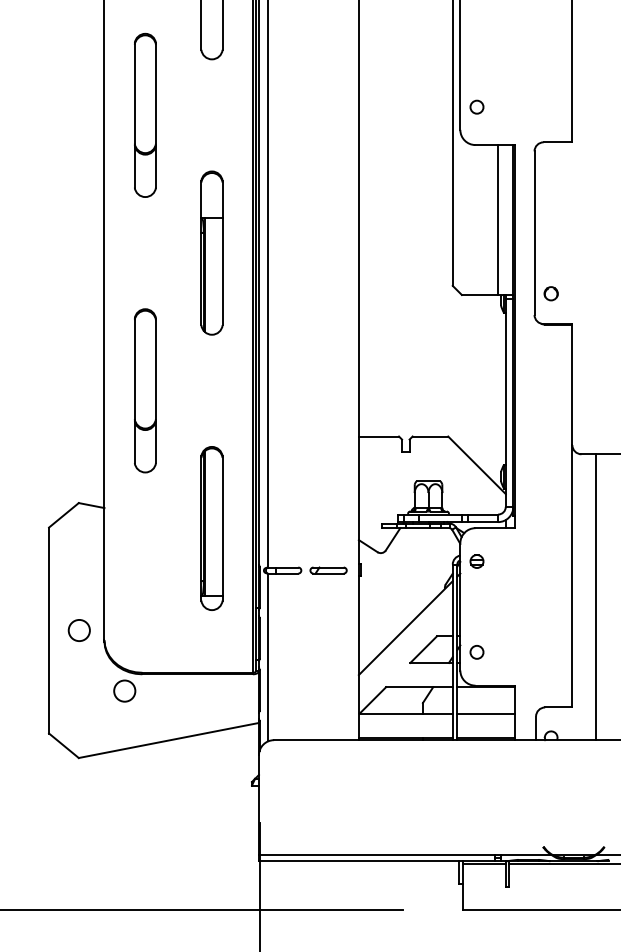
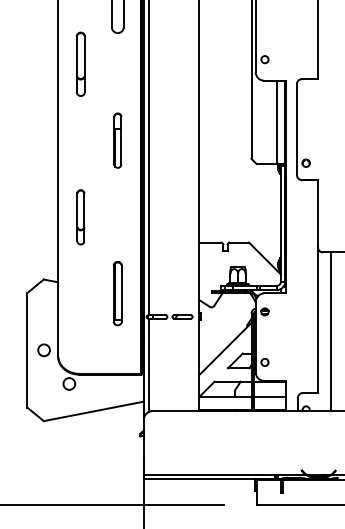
part: (144, 115) -> (80, 64), size x0.7
part: (211, 252) -> (117, 140), size x0.6
part: (144, 391) -> (80, 217), size x0.6
part: (211, 528) -> (117, 293), size x0.7

